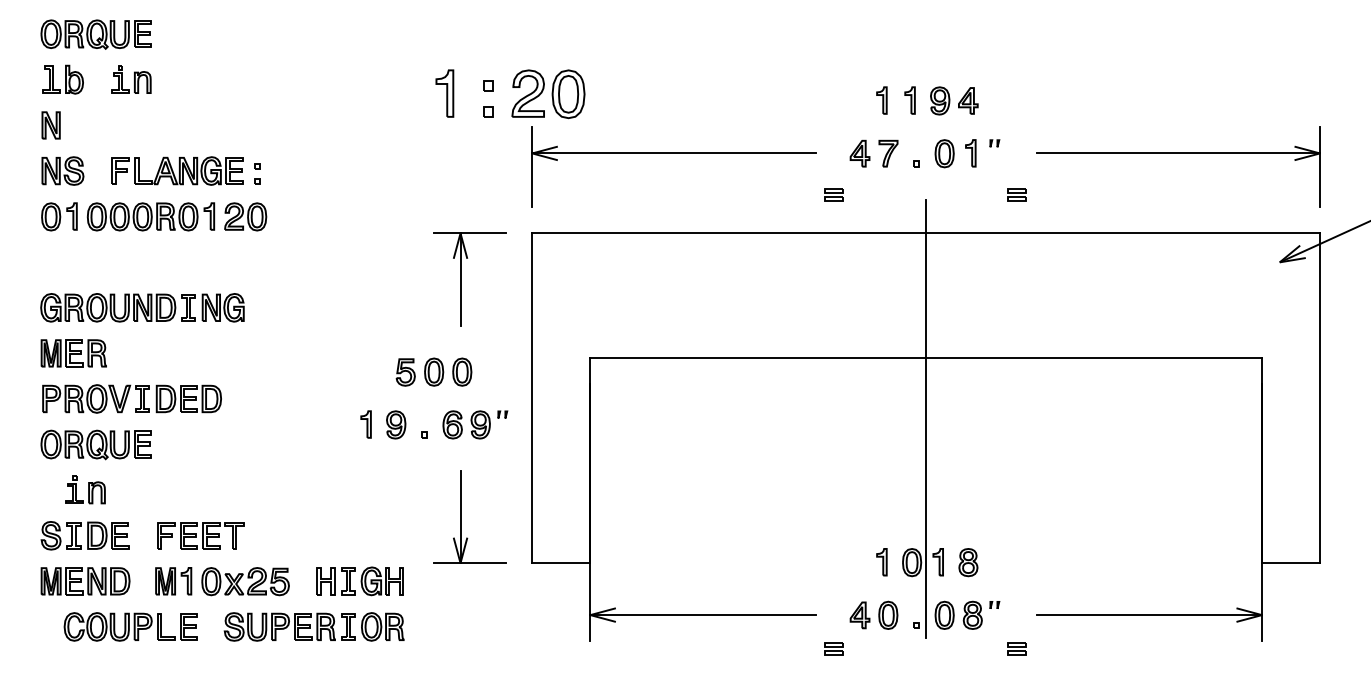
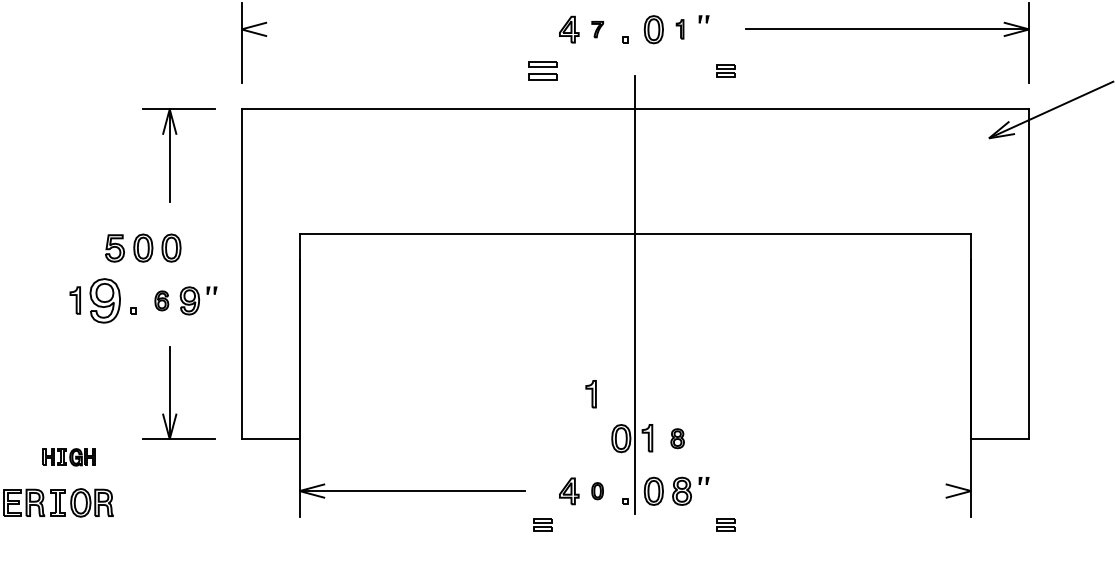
line: (673, 153) -> (382, 29), removed
part: (888, 153) -> (597, 29), size x0.6
part: (970, 153) -> (679, 29), size x0.7
part: (833, 194) -> (542, 70), size x1.6
part: (396, 424) -> (105, 300), size x1.6
part: (452, 424) -> (161, 300), size x0.7
part: (881, 562) -> (590, 394), moved
part: (968, 562) -> (677, 438), size x0.7
part: (359, 581) -> (68, 457), size x0.6
part: (888, 614) -> (597, 490), size x0.6
line: (1148, 615) -> (857, 491), removed

